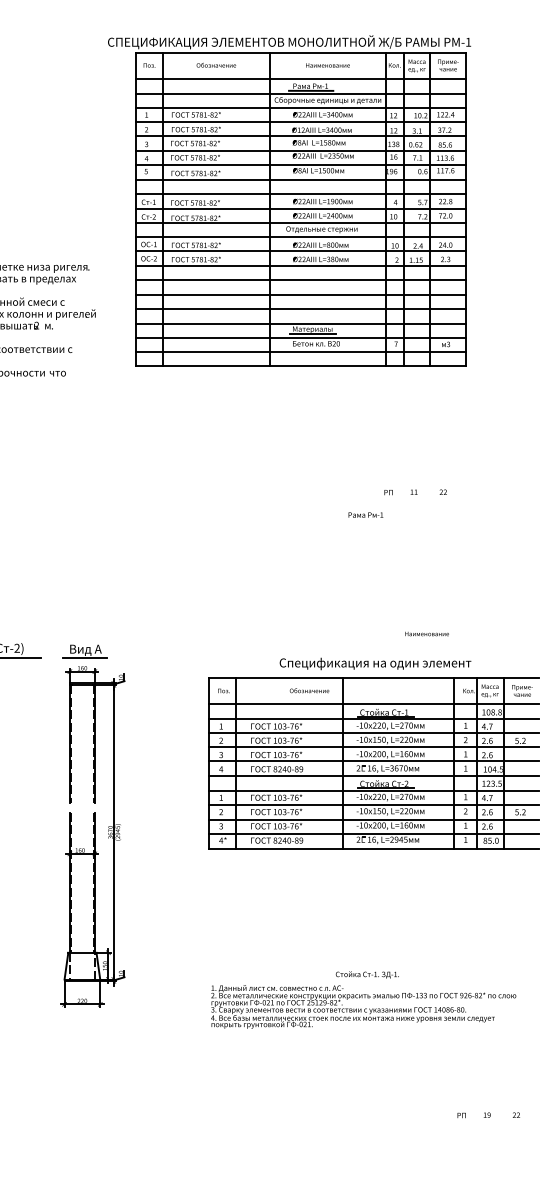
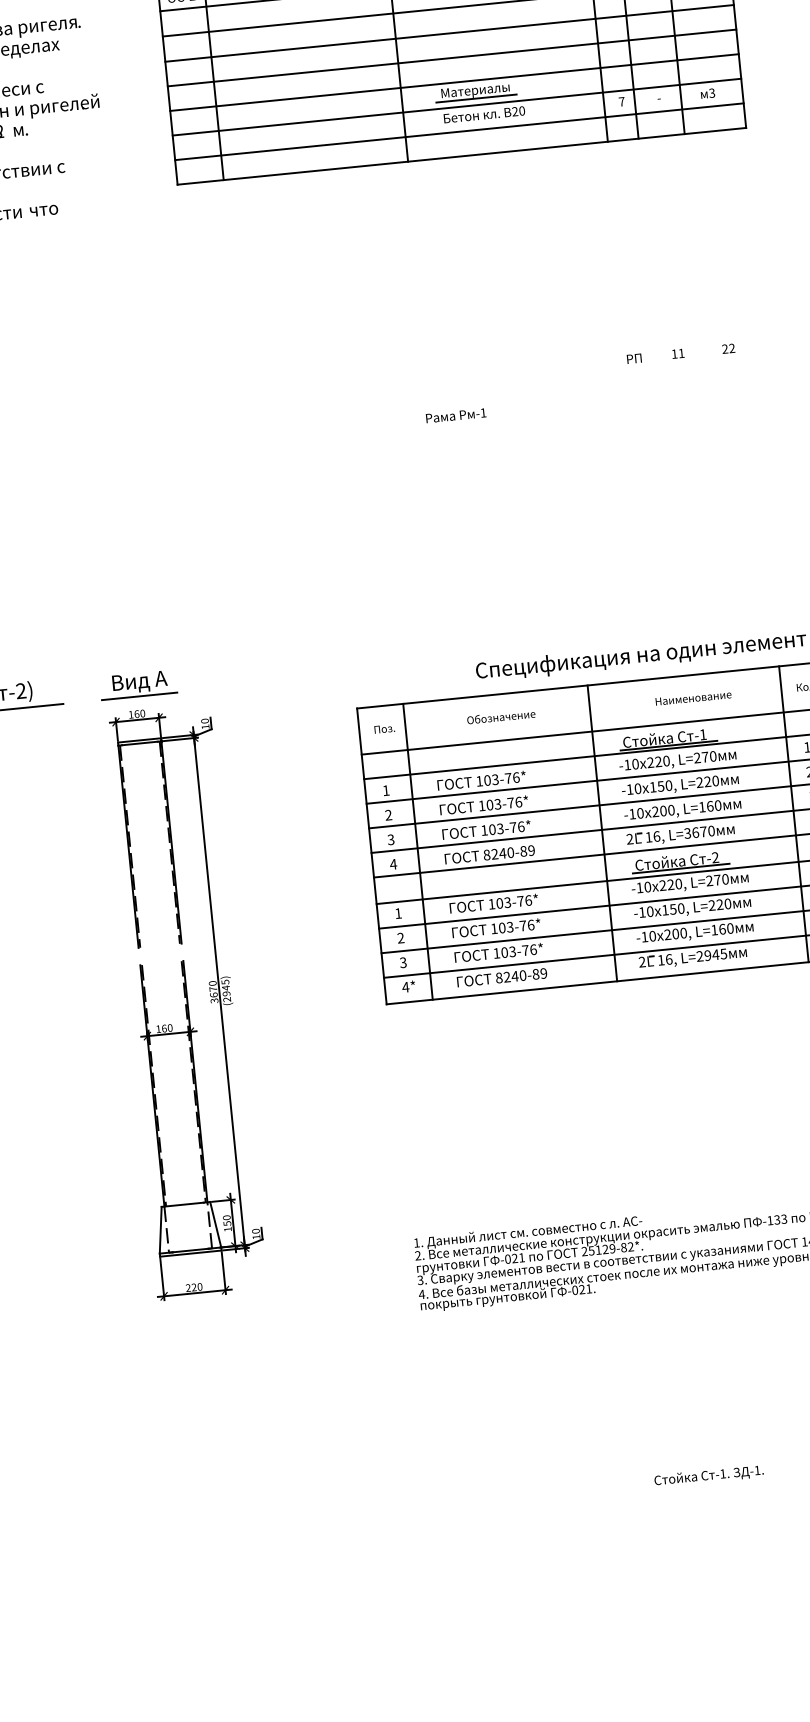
text: (365, 514) -> (455, 414), moved
text: (426, 633) -> (692, 697), moved
text: (309, 690) -> (501, 716), moved
text: (366, 974) -> (707, 1475), moved

